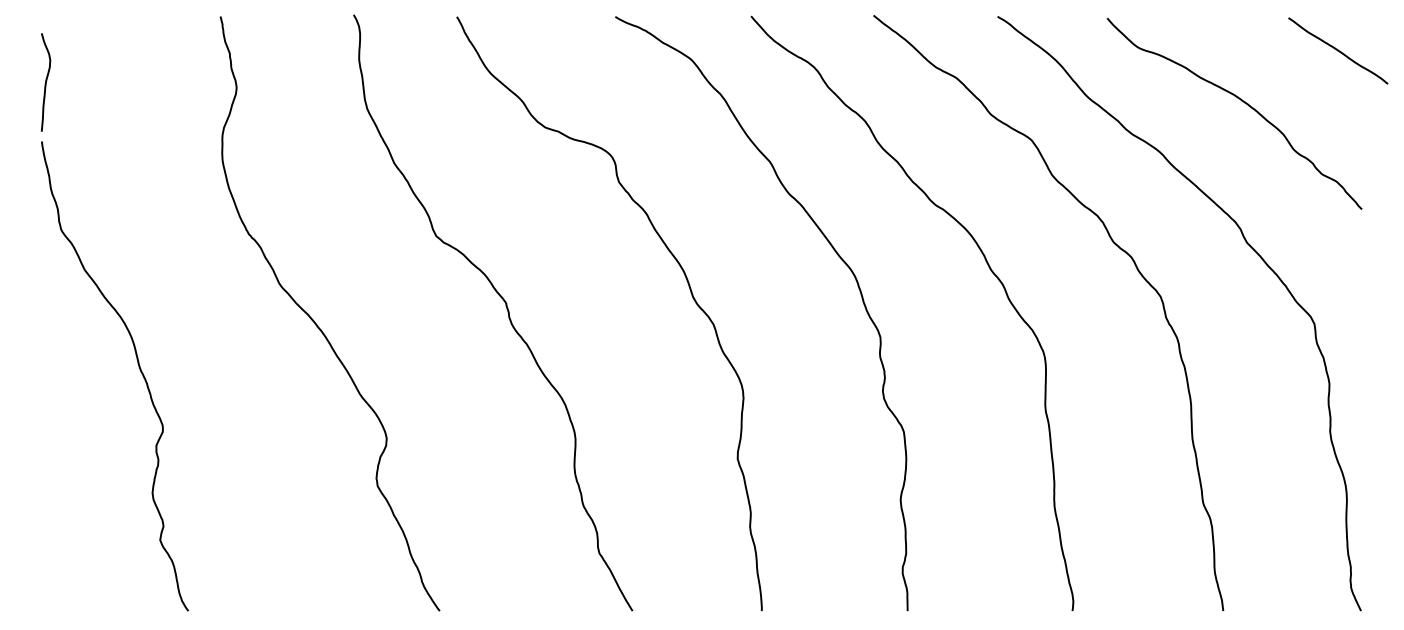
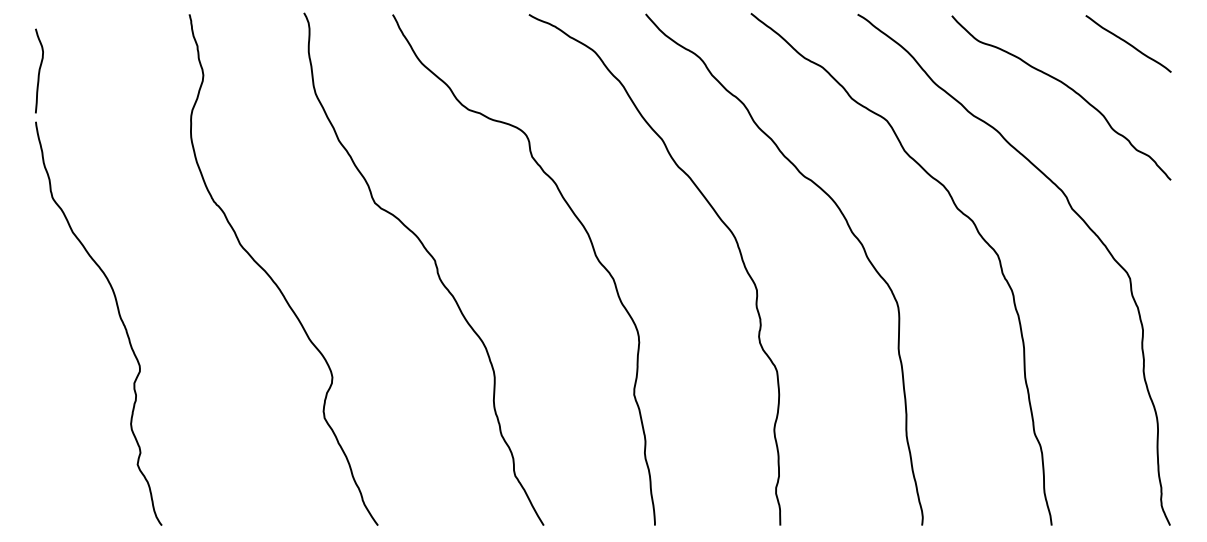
curve: (1338, 50) -> (1128, 43), moved

